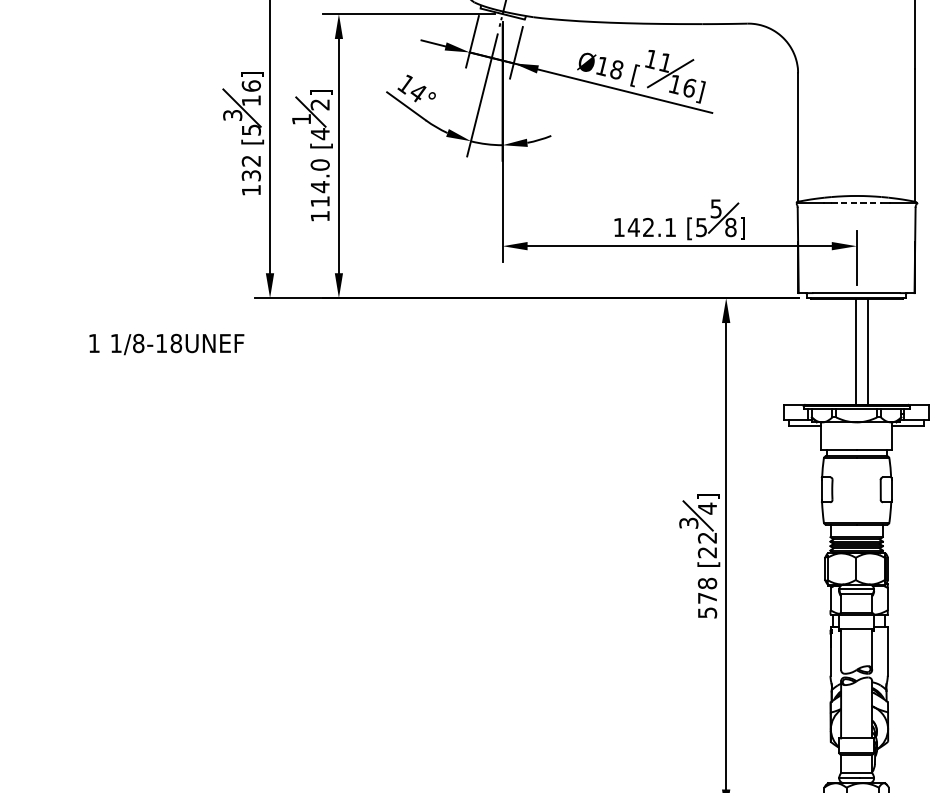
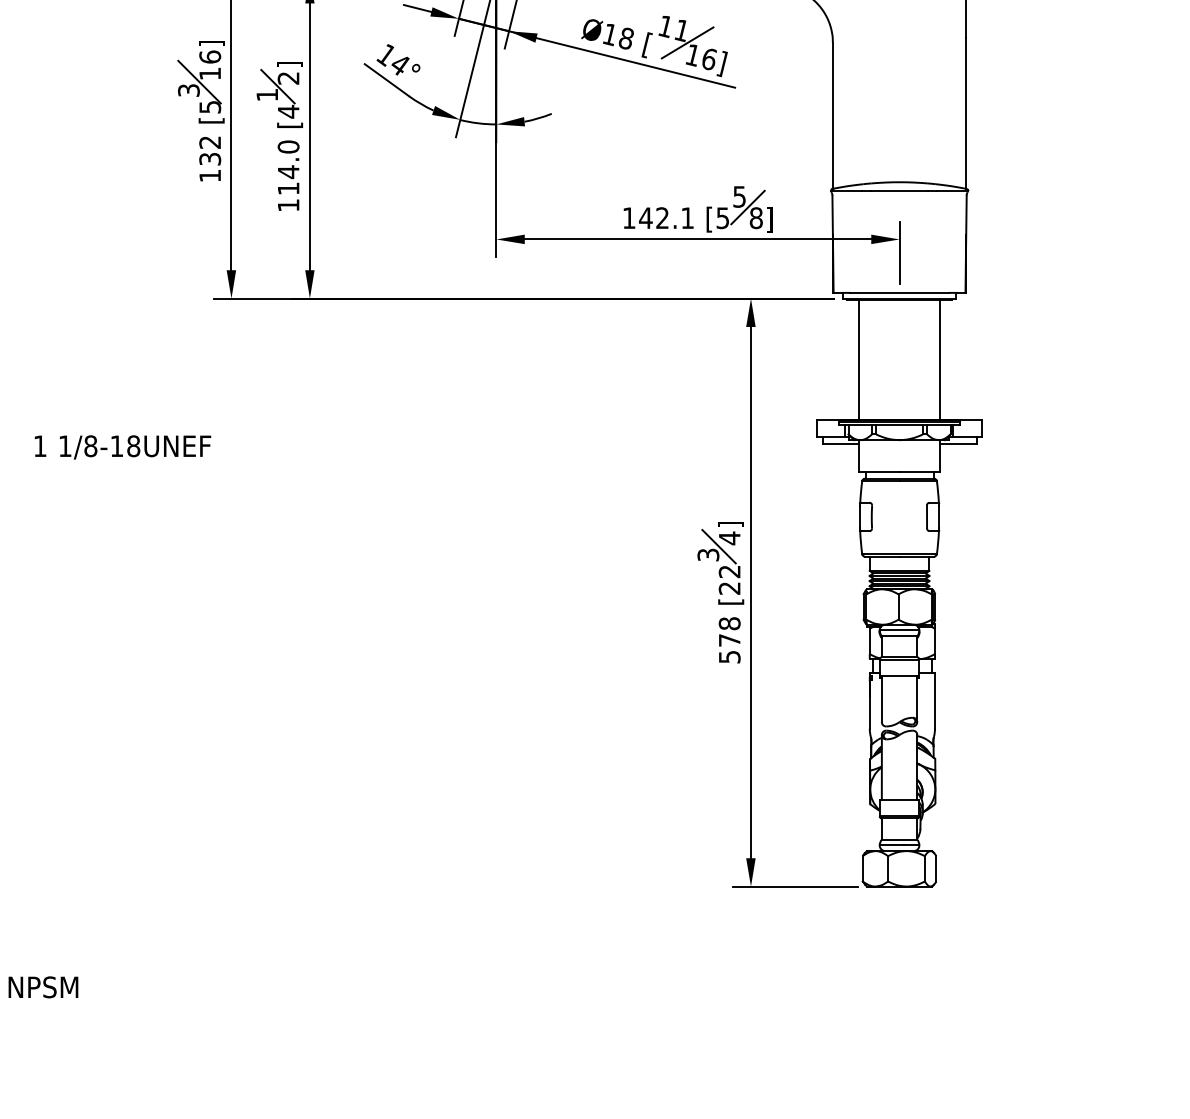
line: (856, 203) -> (899, 190), dashed -> solid
text: (166, 344) -> (122, 447), moved
line: (855, 351) -> (939, 359), moved
line: (868, 351) -> (859, 359), moved

